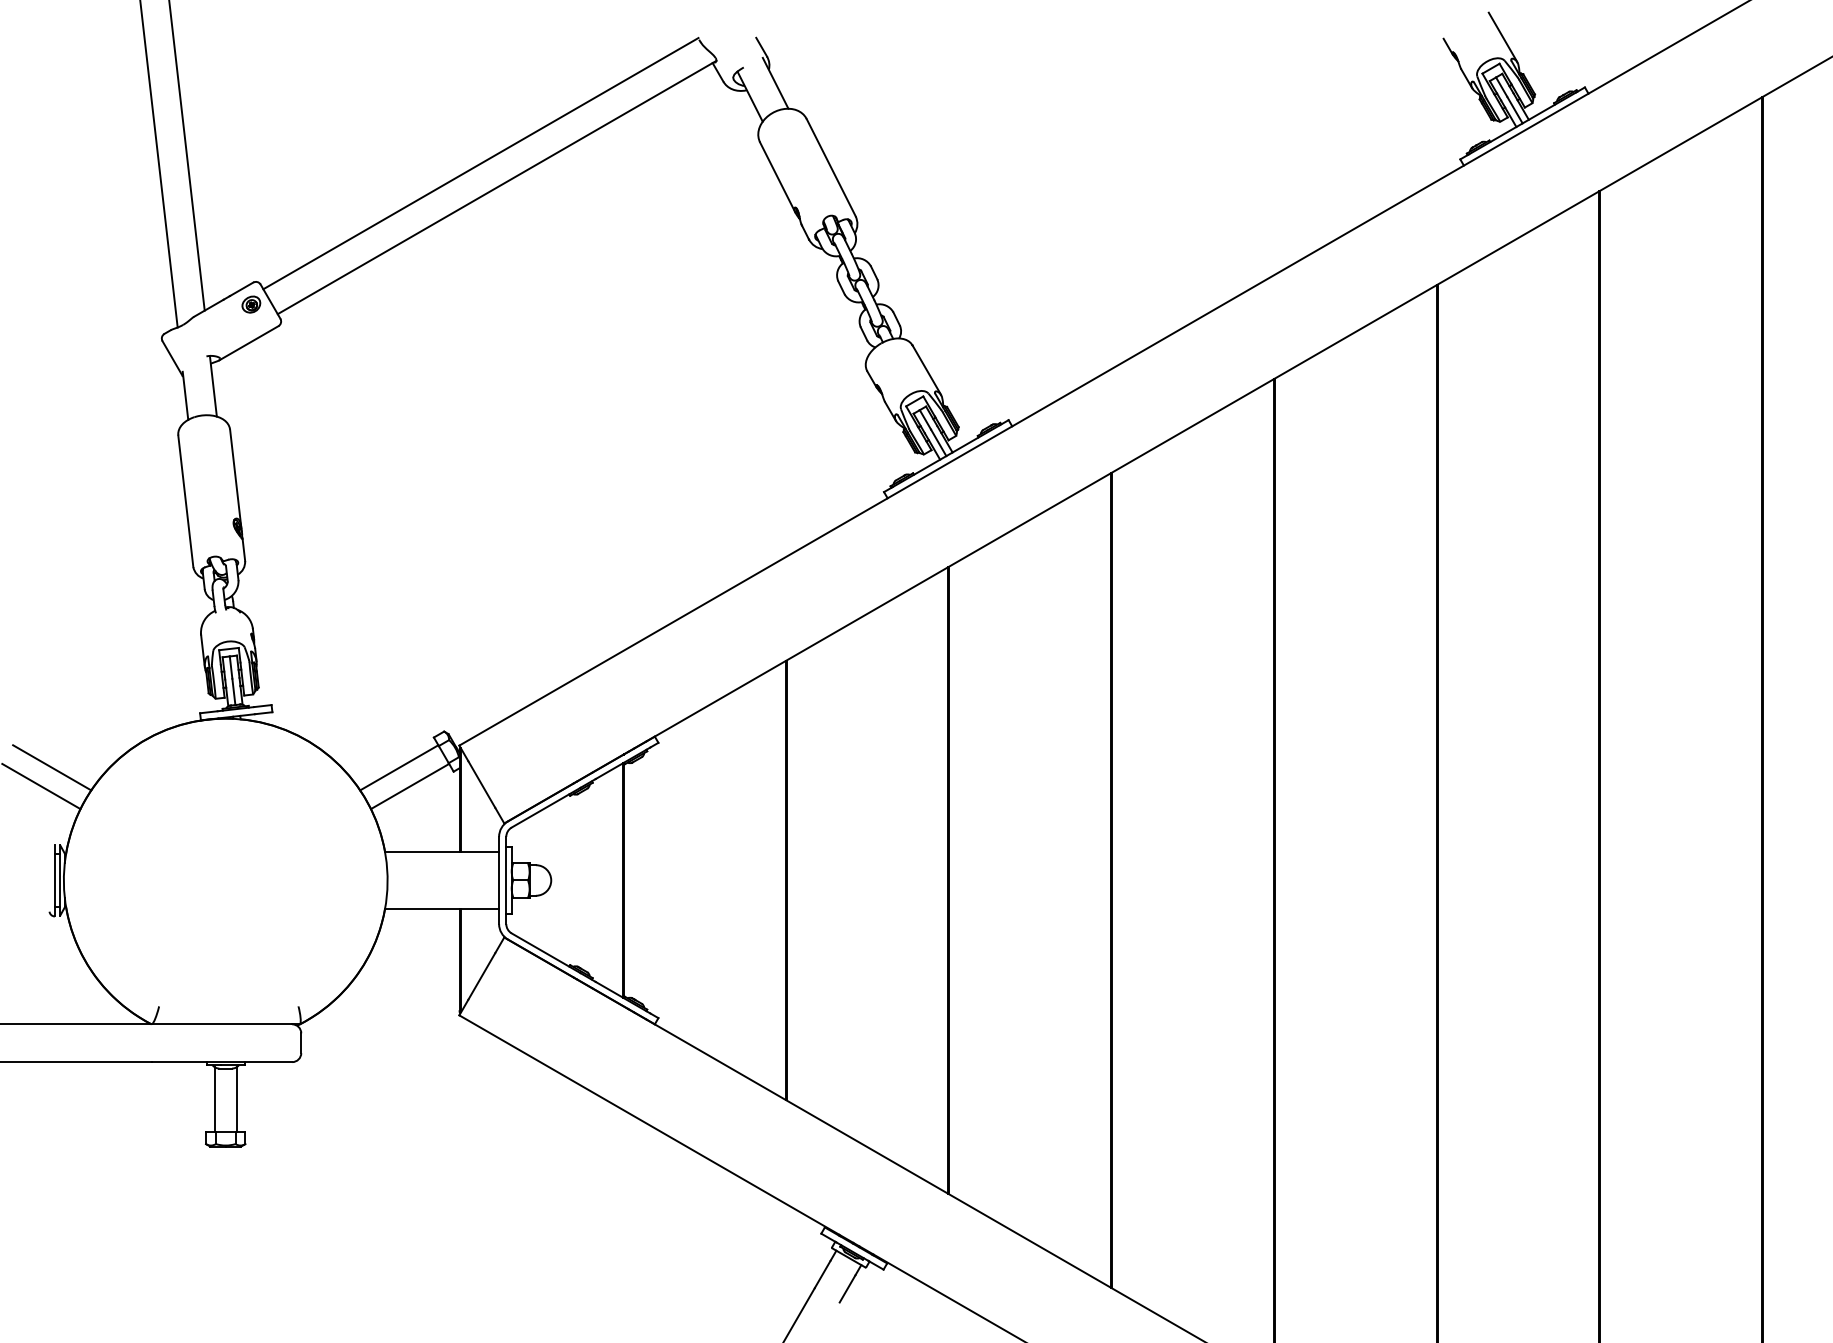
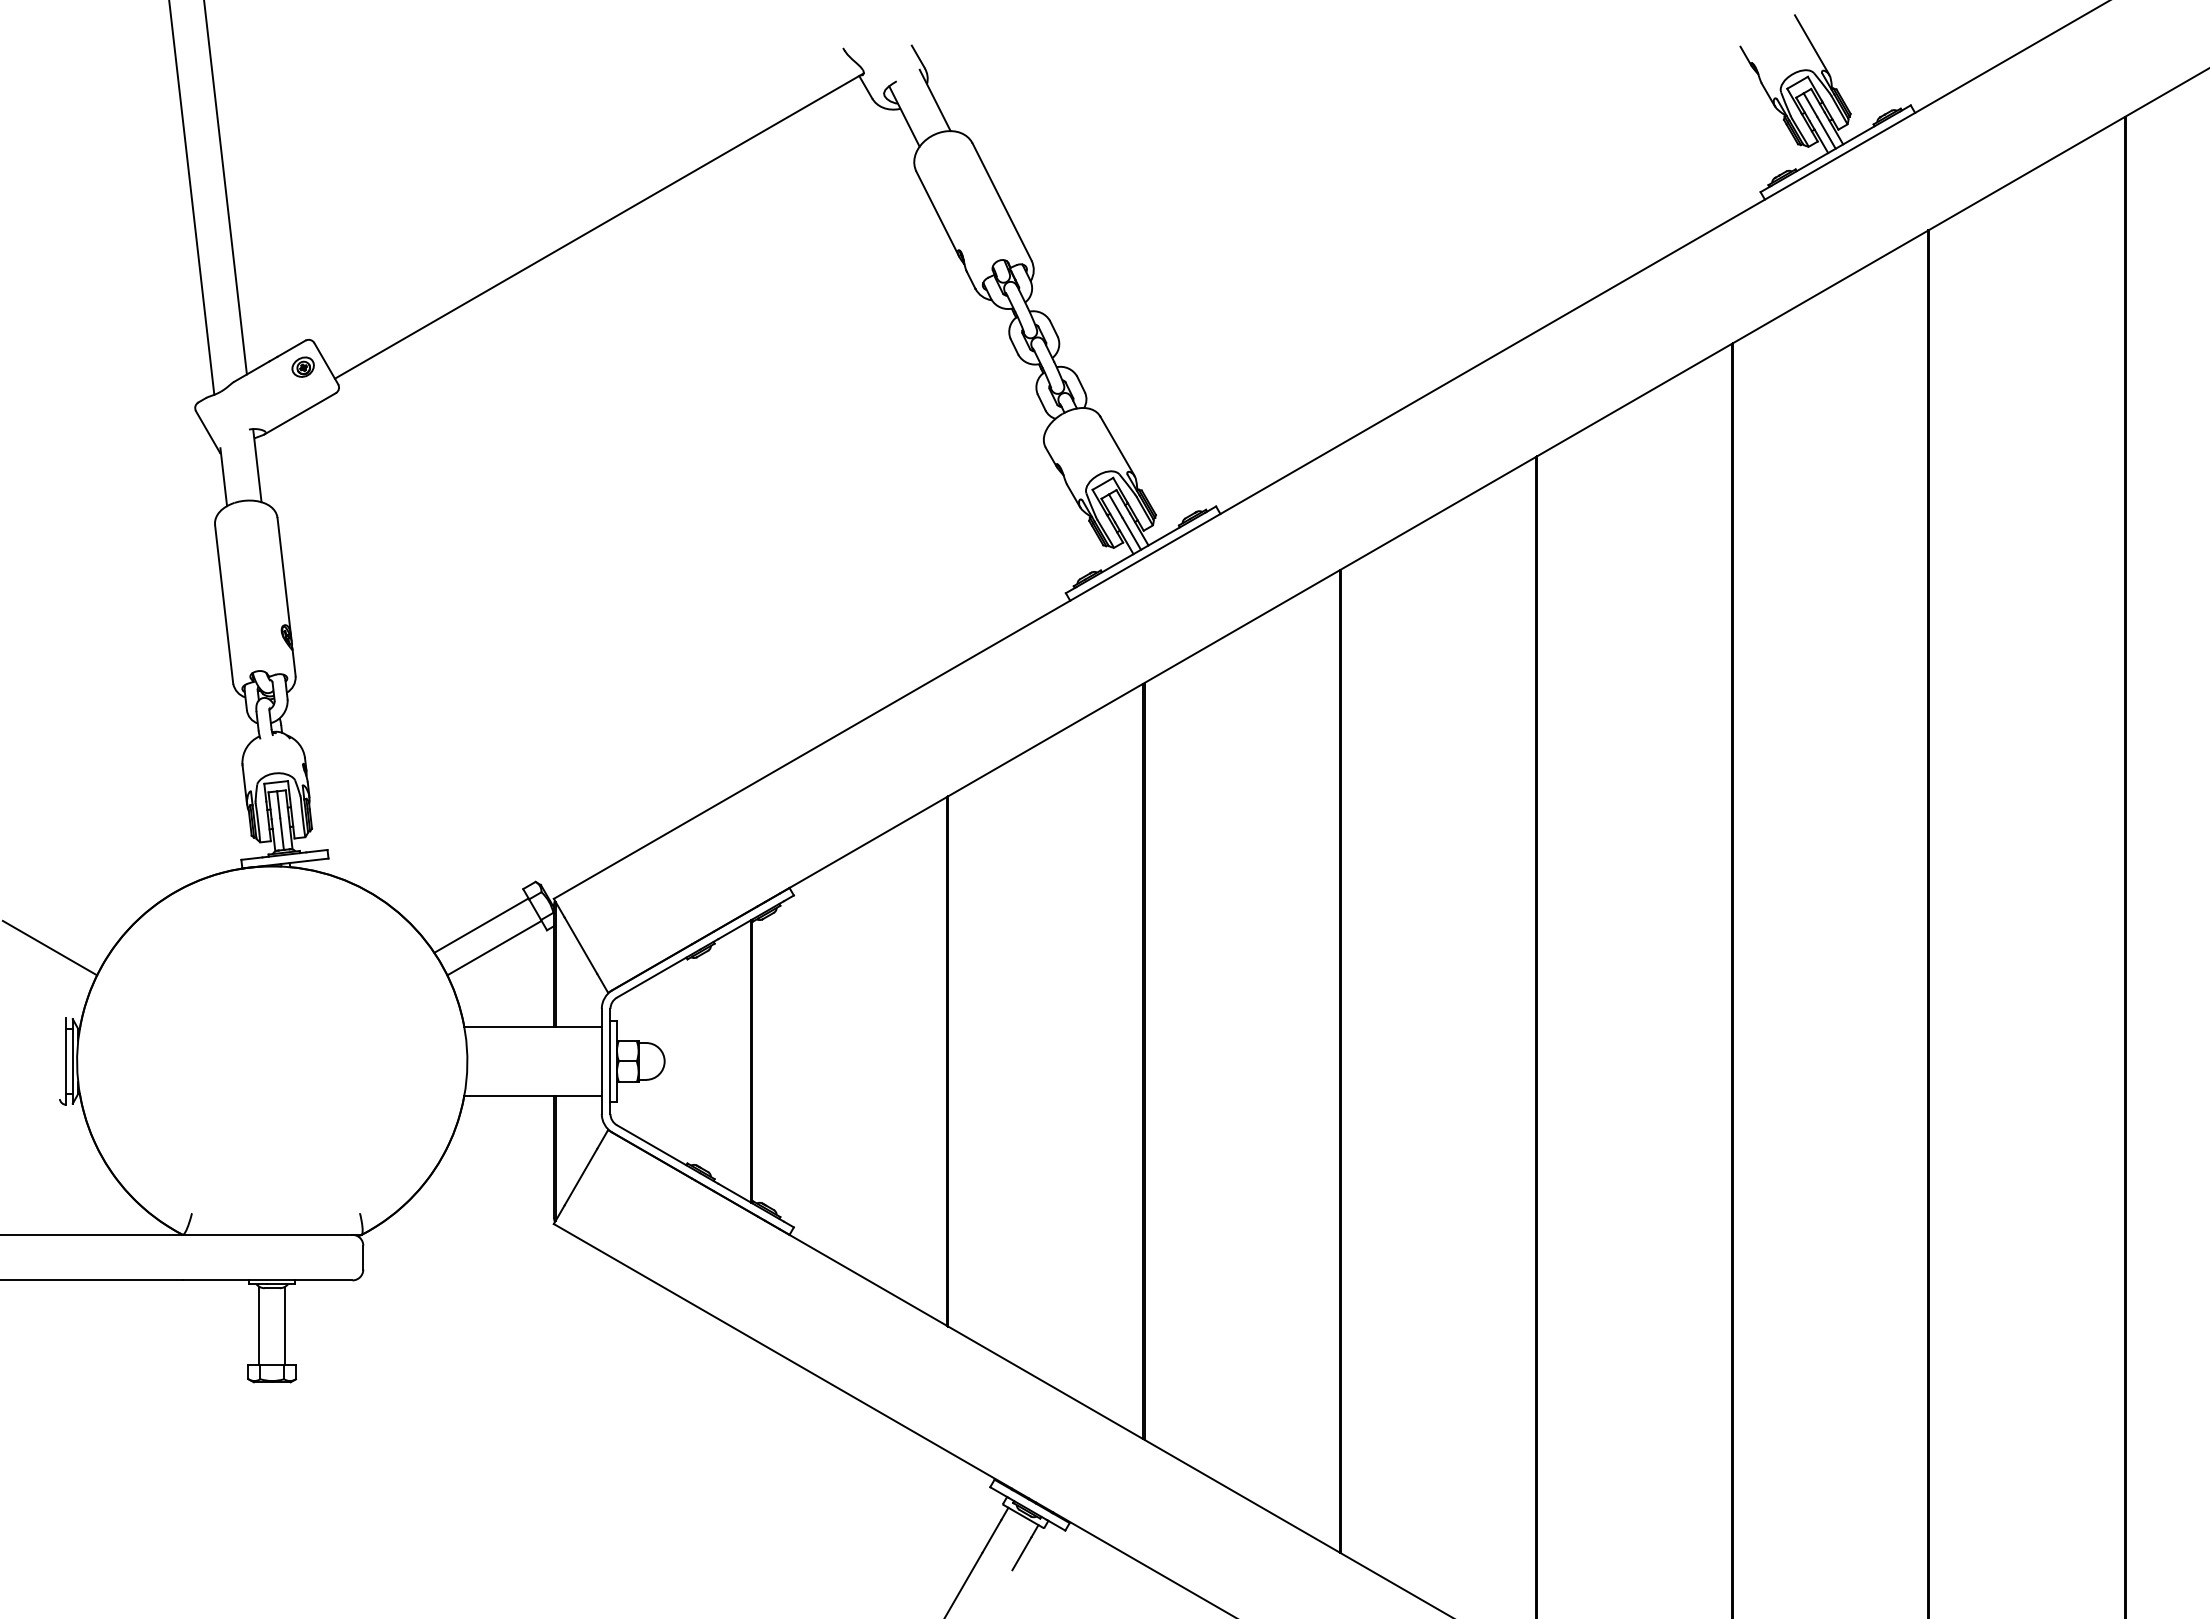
line: (480, 163) -> (579, 196), removed
line: (51, 767) -> (62, 925), removed

